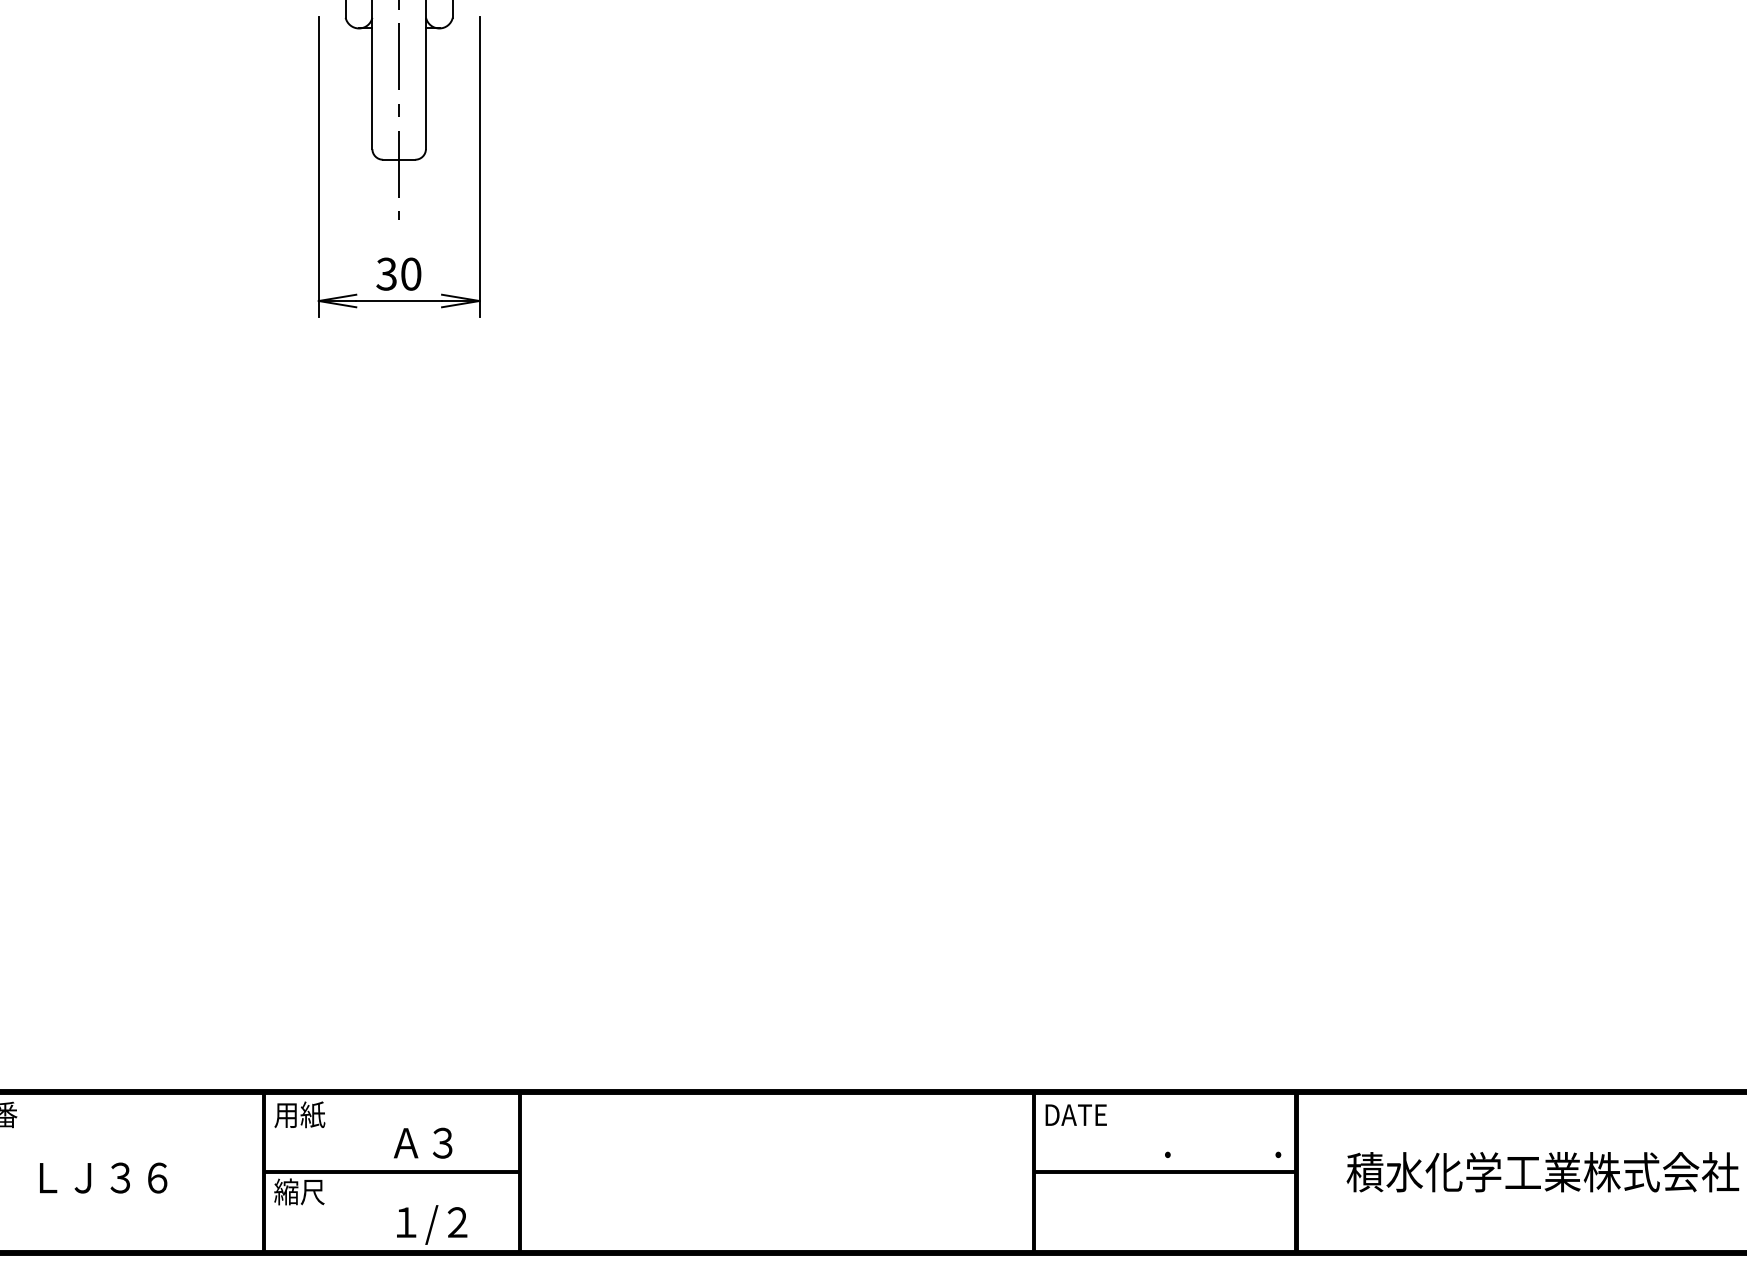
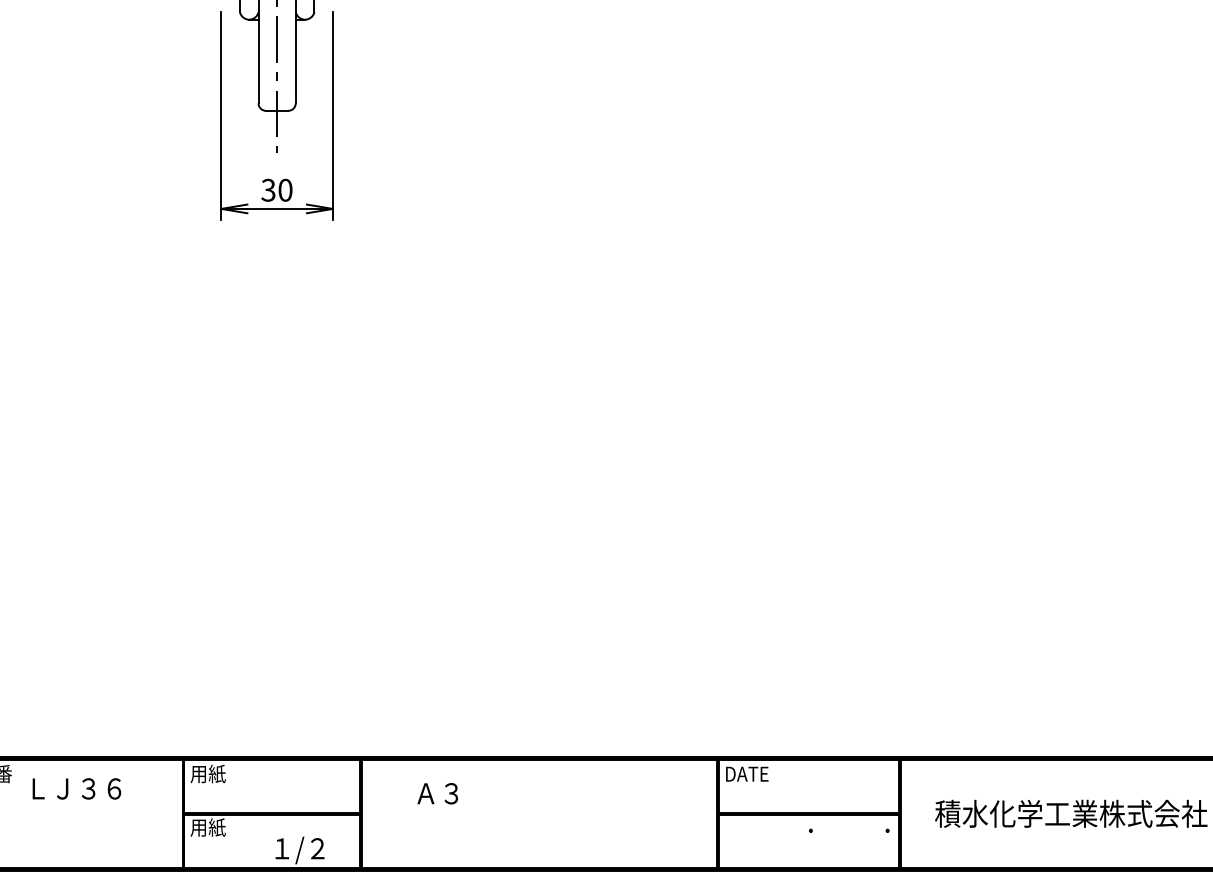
text: (422, 1142) -> (437, 793), moved
text: (1223, 1154) -> (849, 830), moved
text: (102, 1177) -> (76, 788), moved
text: (298, 1191) -> (207, 827), 縮尺 -> 用紙

